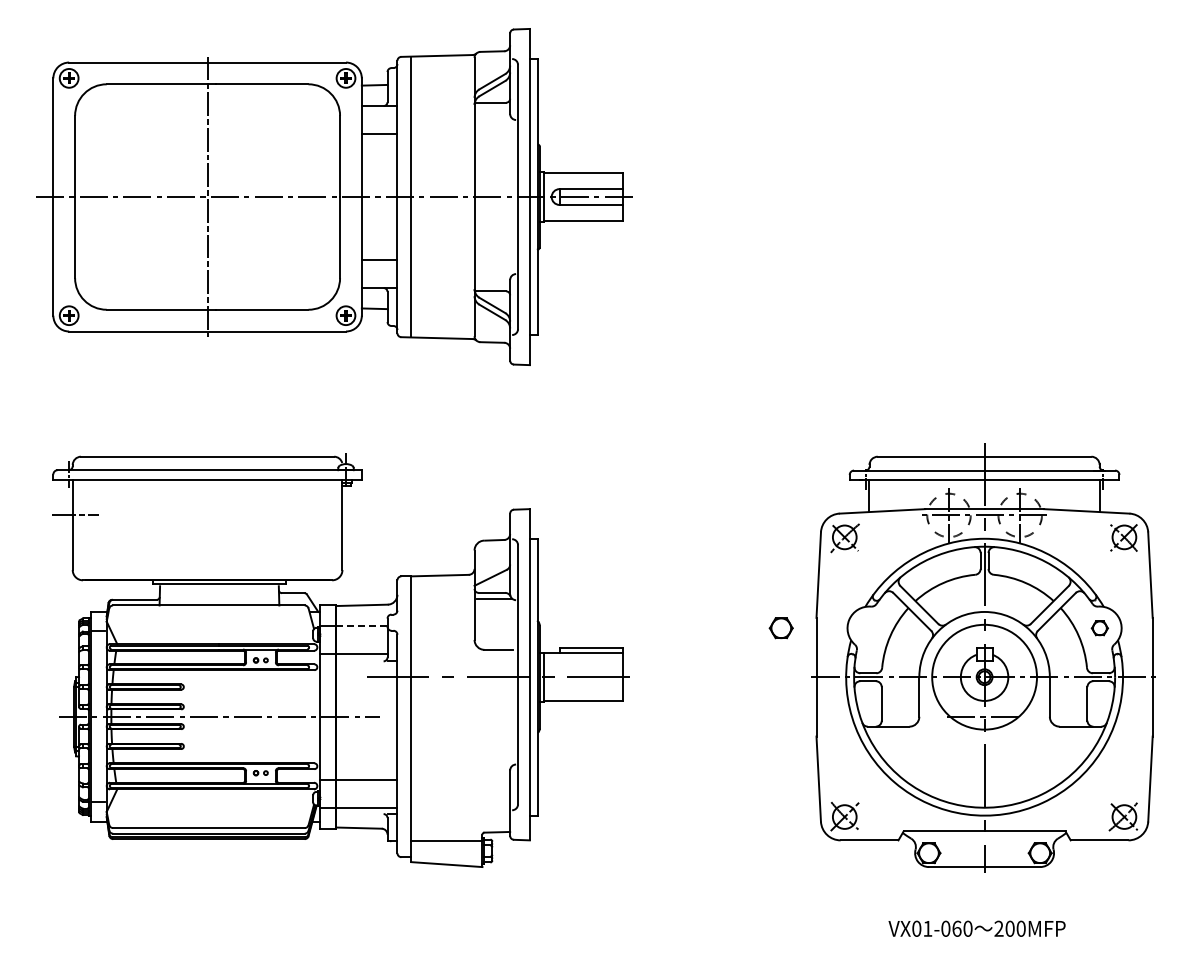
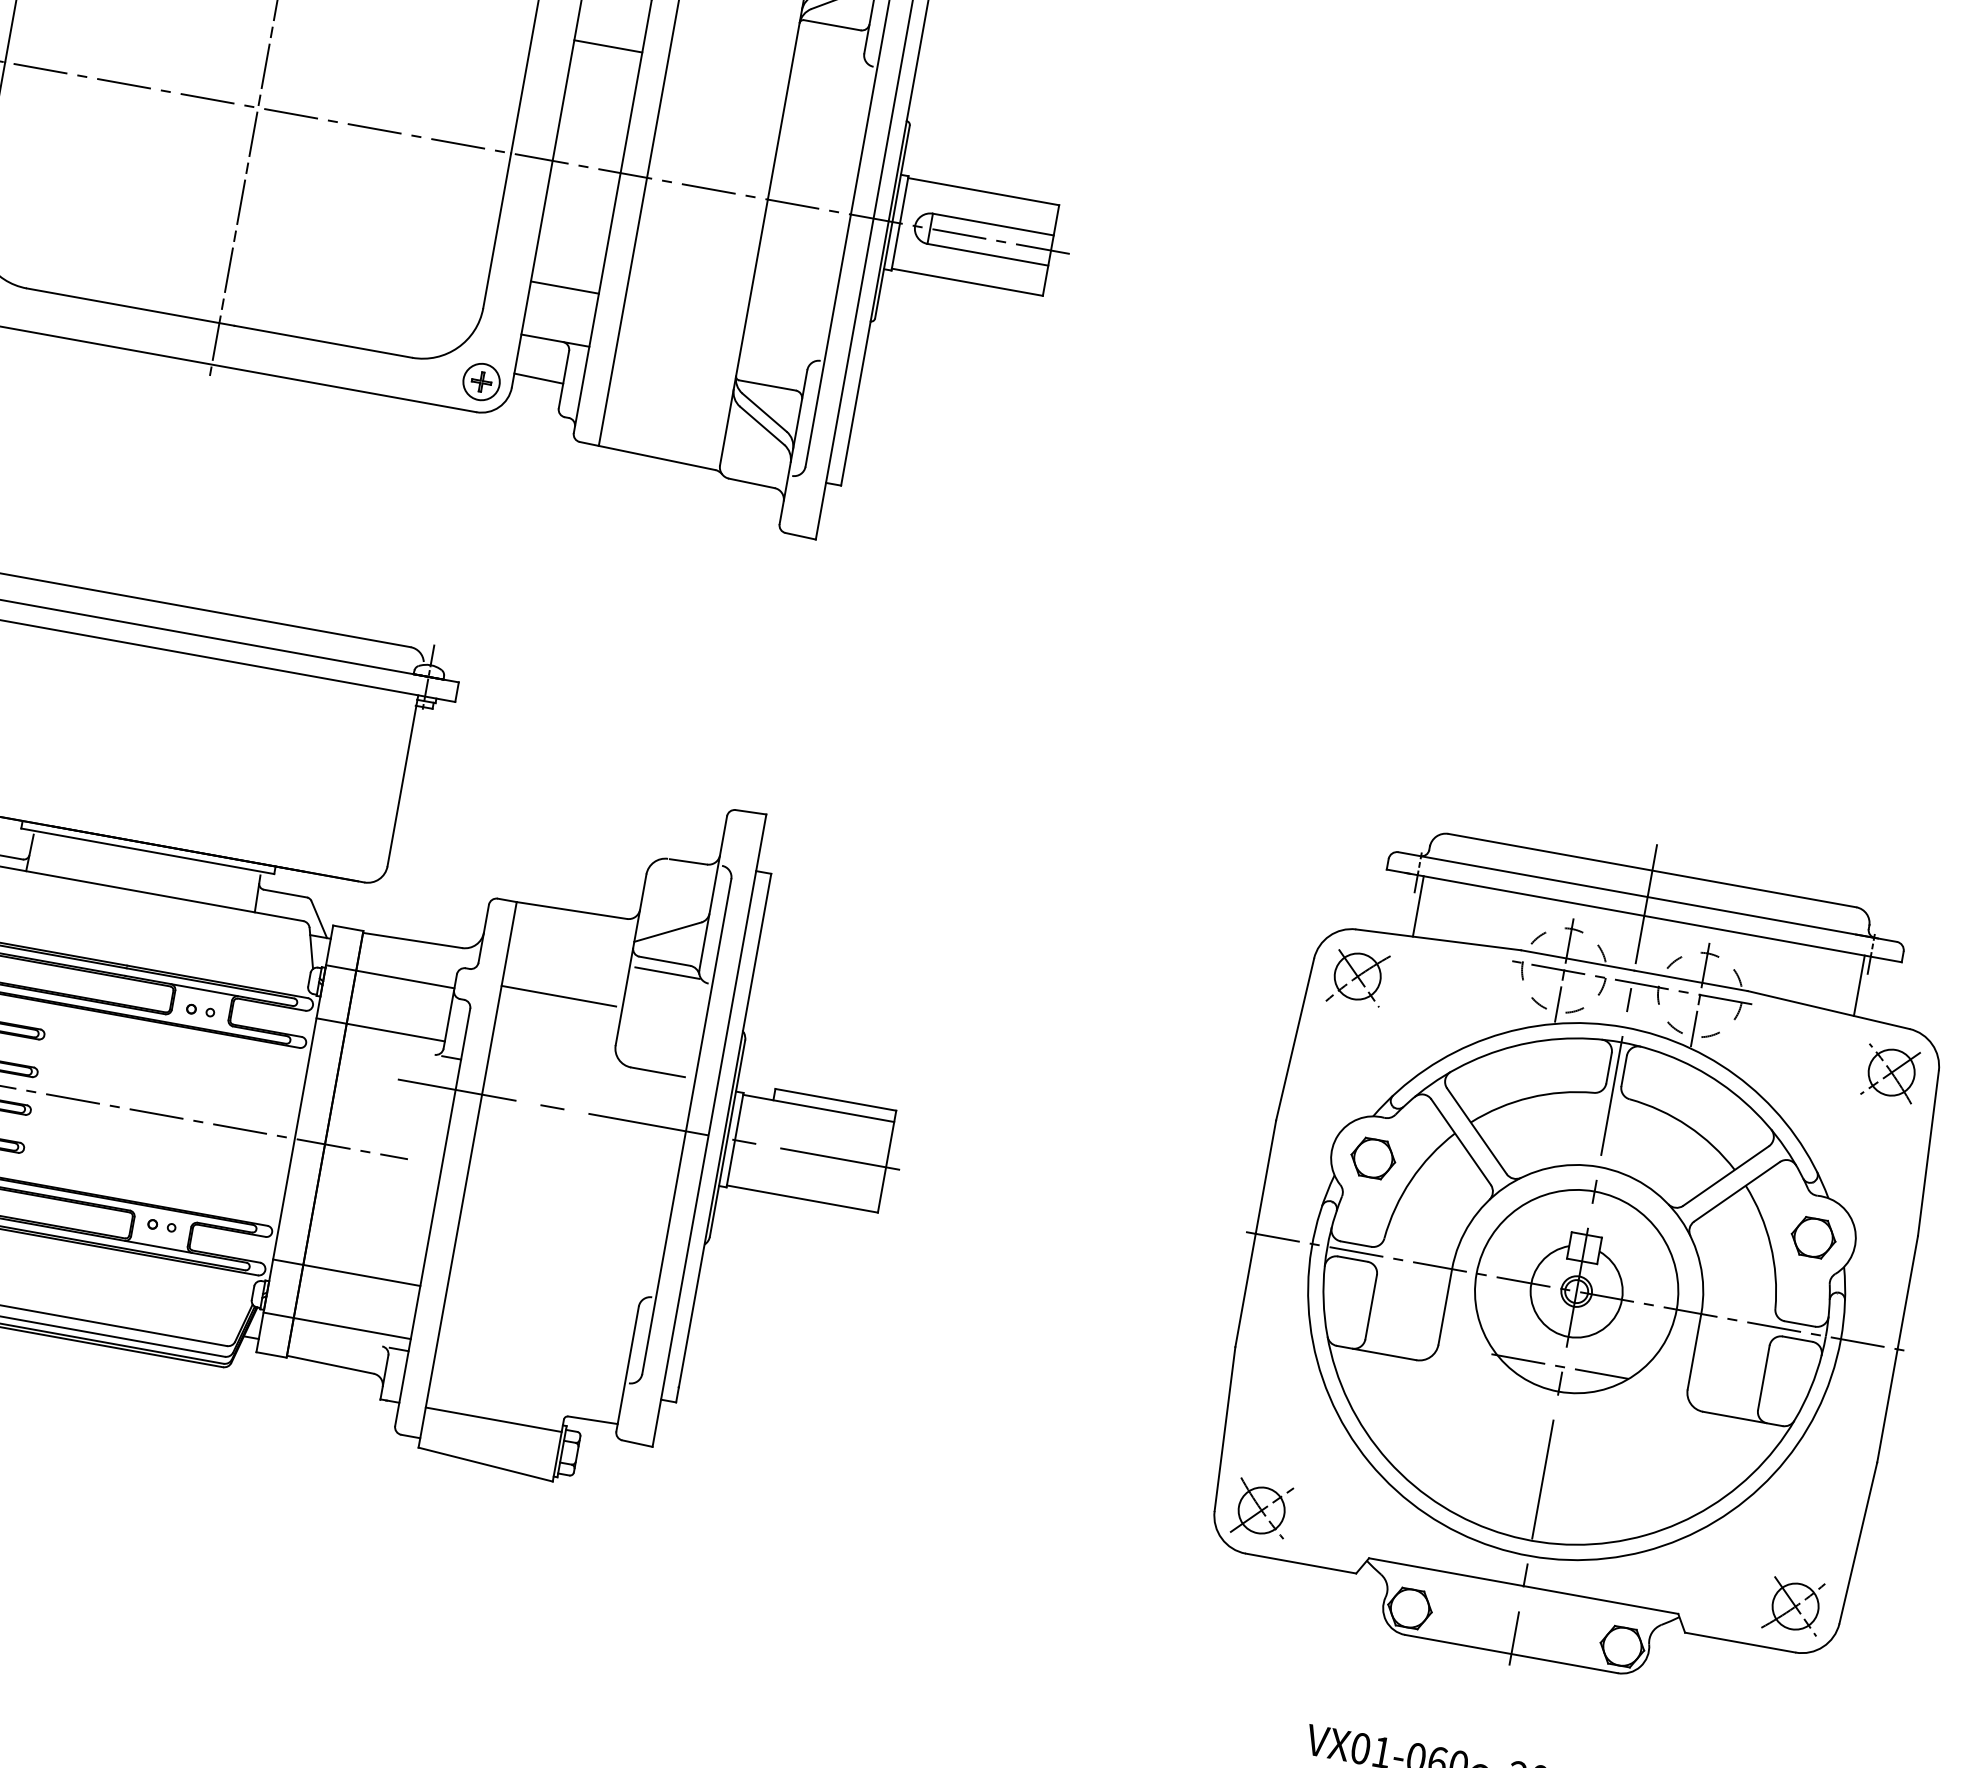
line: (441, 620) -> (559, 996), added
line: (361, 625) -> (404, 978), dashed -> solid
part: (780, 628) -> (1371, 1158), moved
part: (1099, 628) -> (1812, 1238), size x1.43

